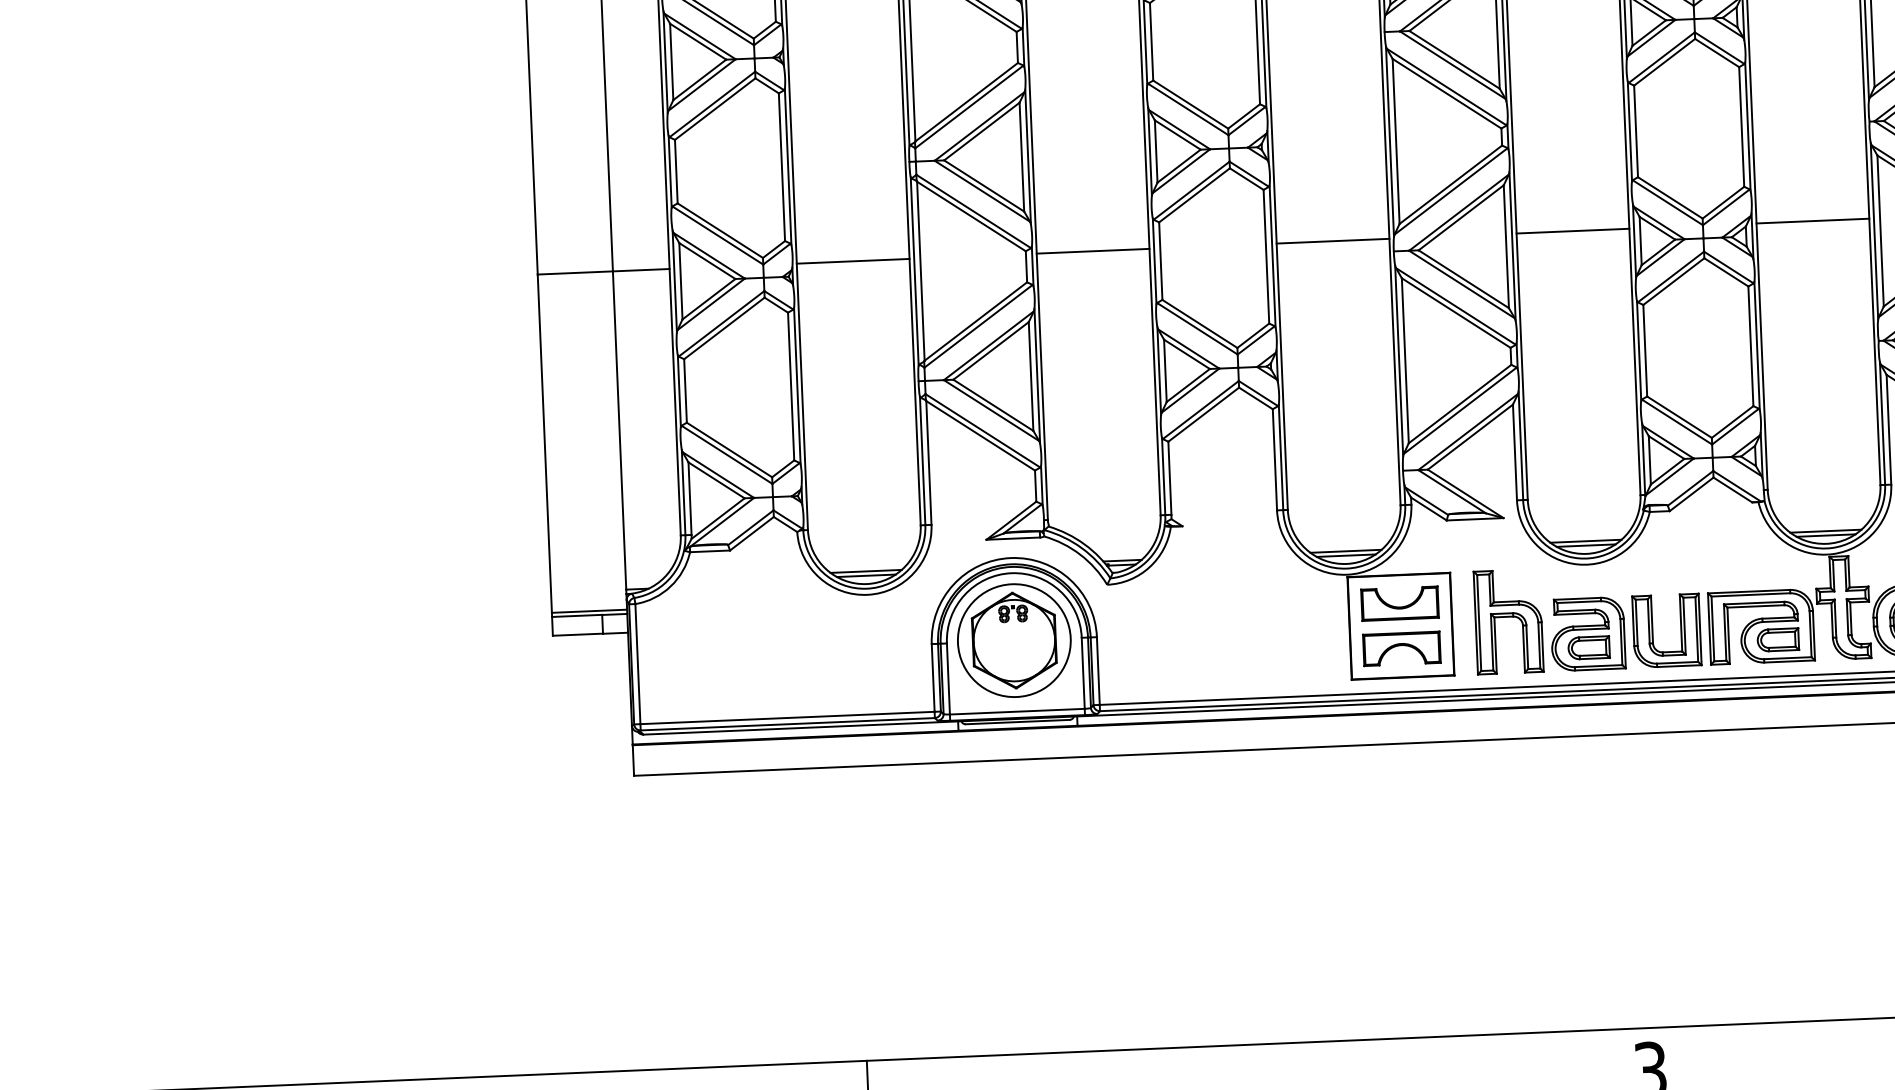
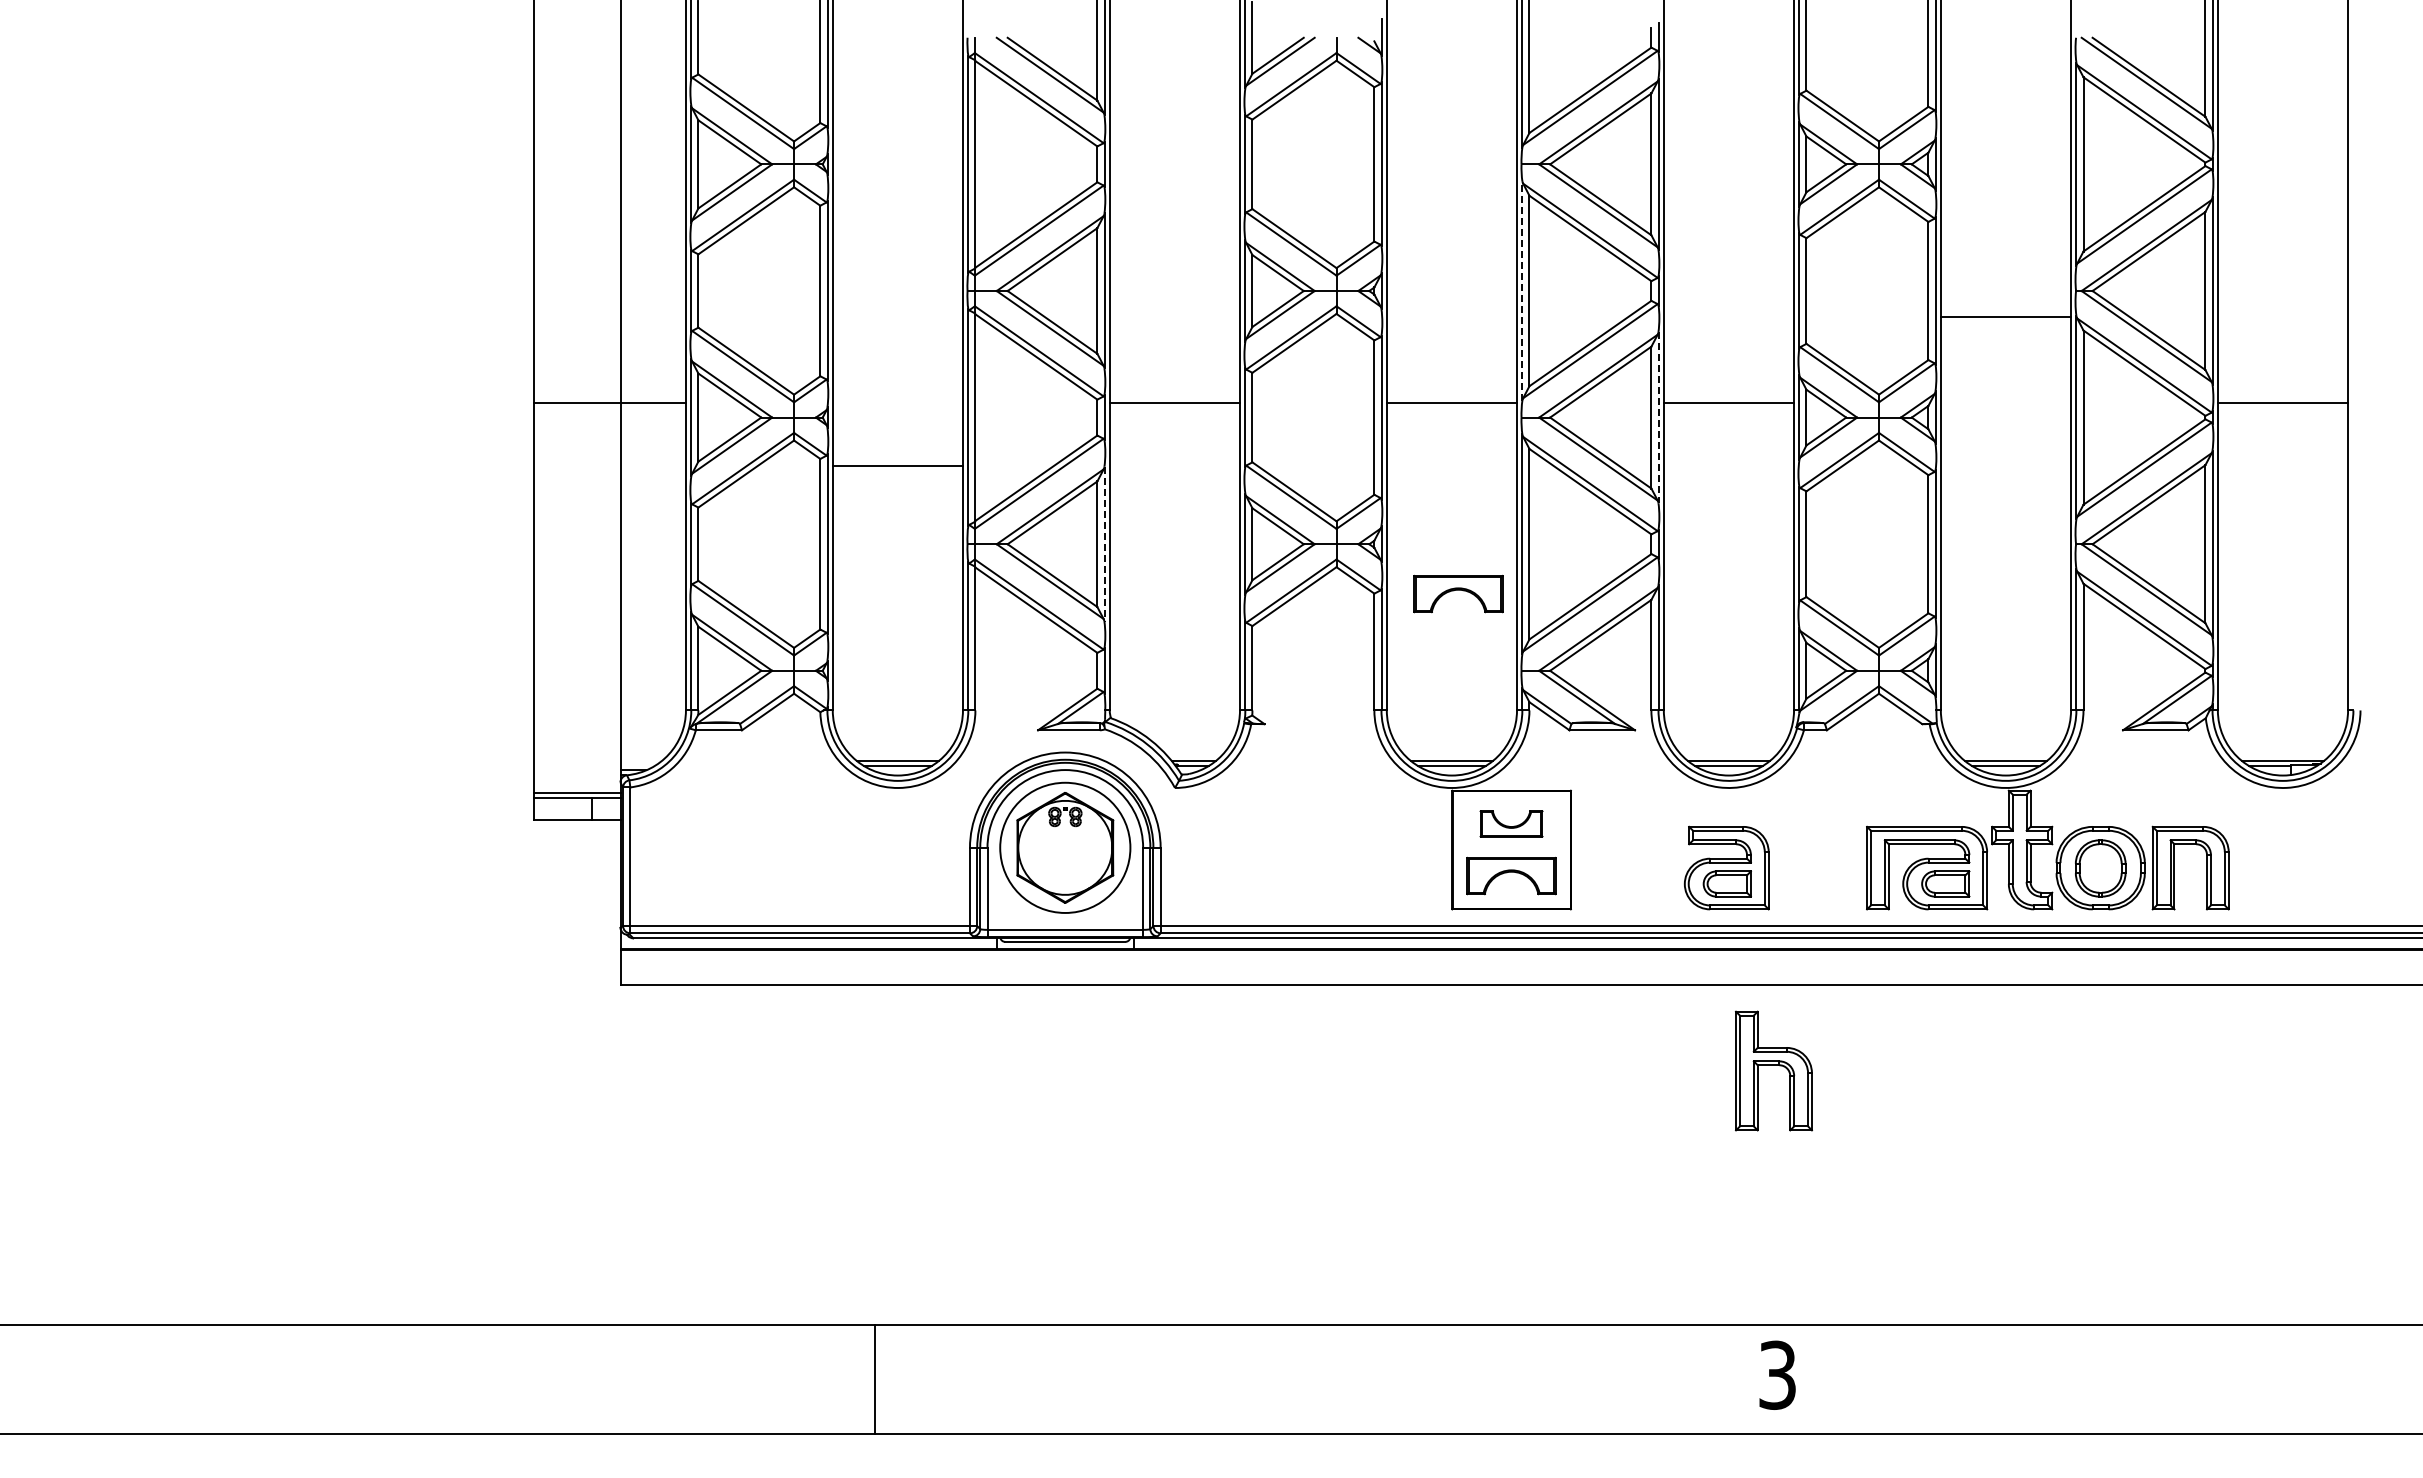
line: (1390, 141) -> (1522, 290), solid -> dashed
line: (1812, 220) -> (2005, 316), moved
line: (1512, 246) -> (1658, 417), solid -> dashed
line: (852, 260) -> (897, 465), moved
line: (1037, 376) -> (1104, 544), solid -> dashed
part: (1345, 406) -> (1458, 593), added
part: (1399, 603) -> (1511, 823), size x0.7
part: (1508, 621) -> (1773, 1070), moved
part: (1652, 630) -> (1801, 867), removed

